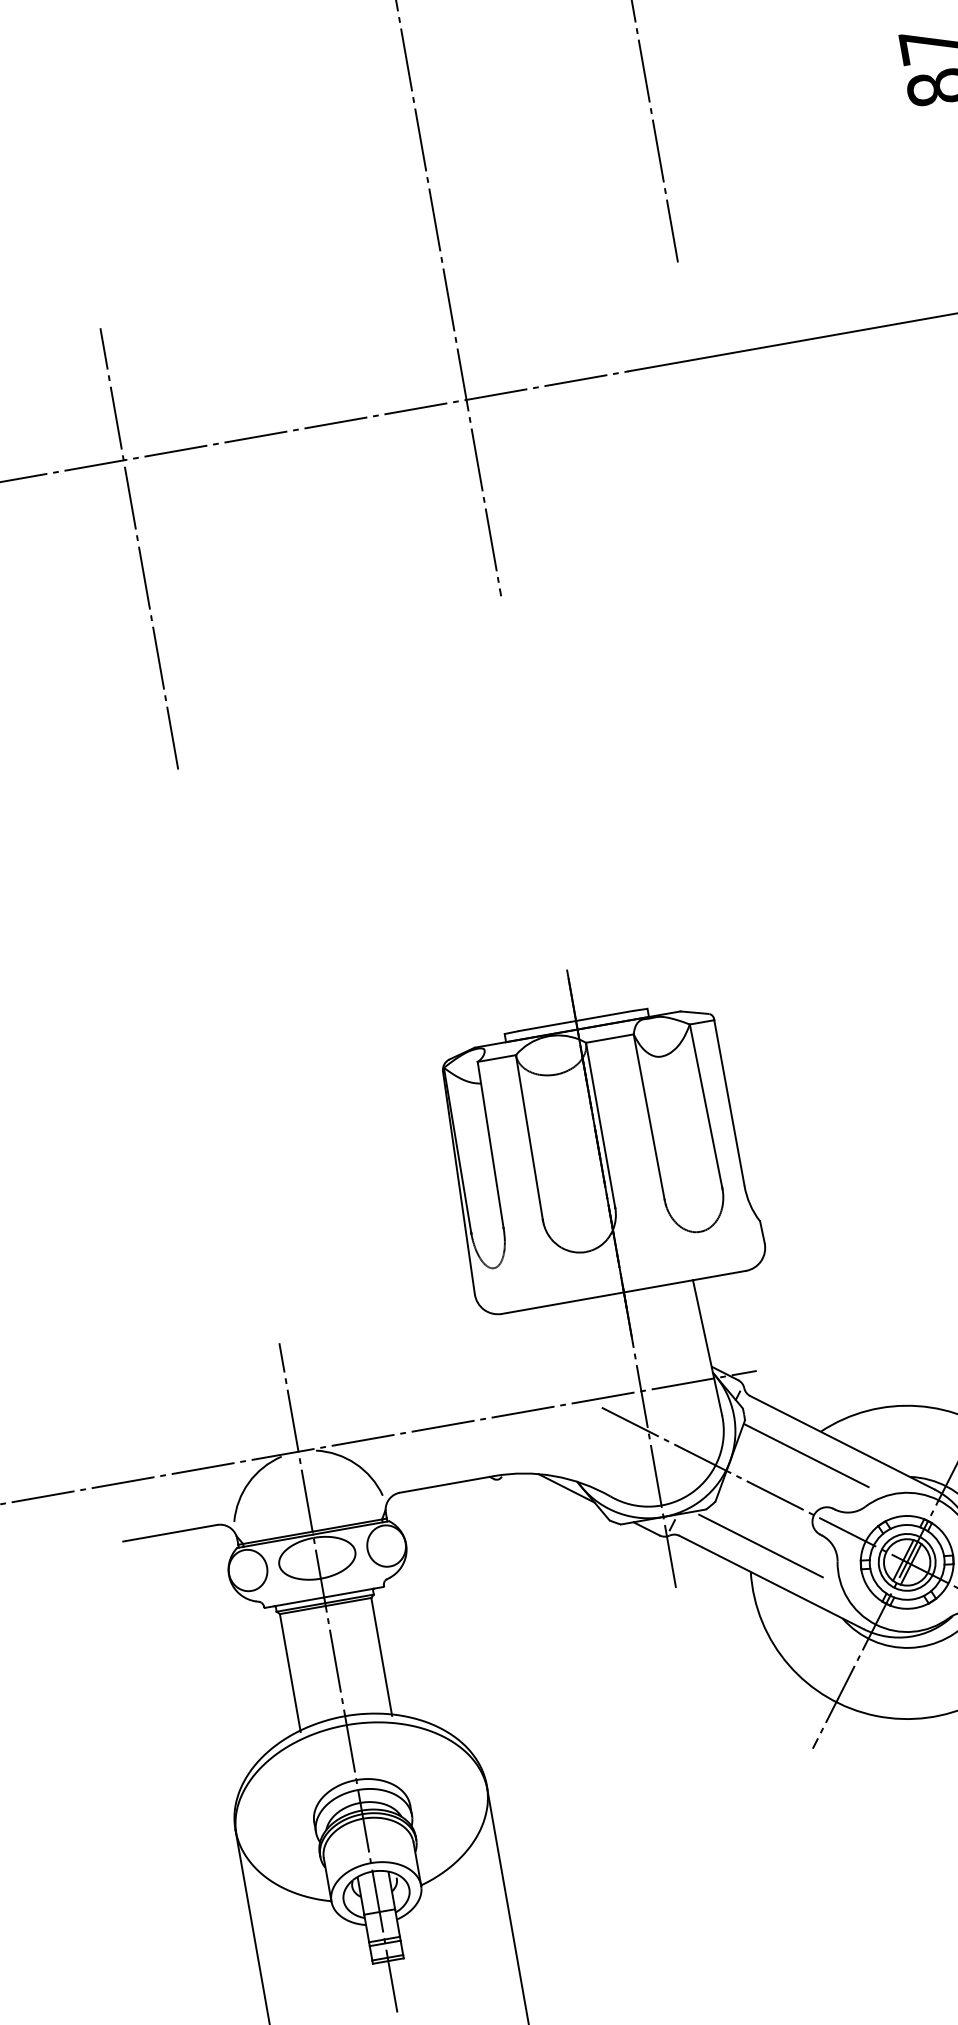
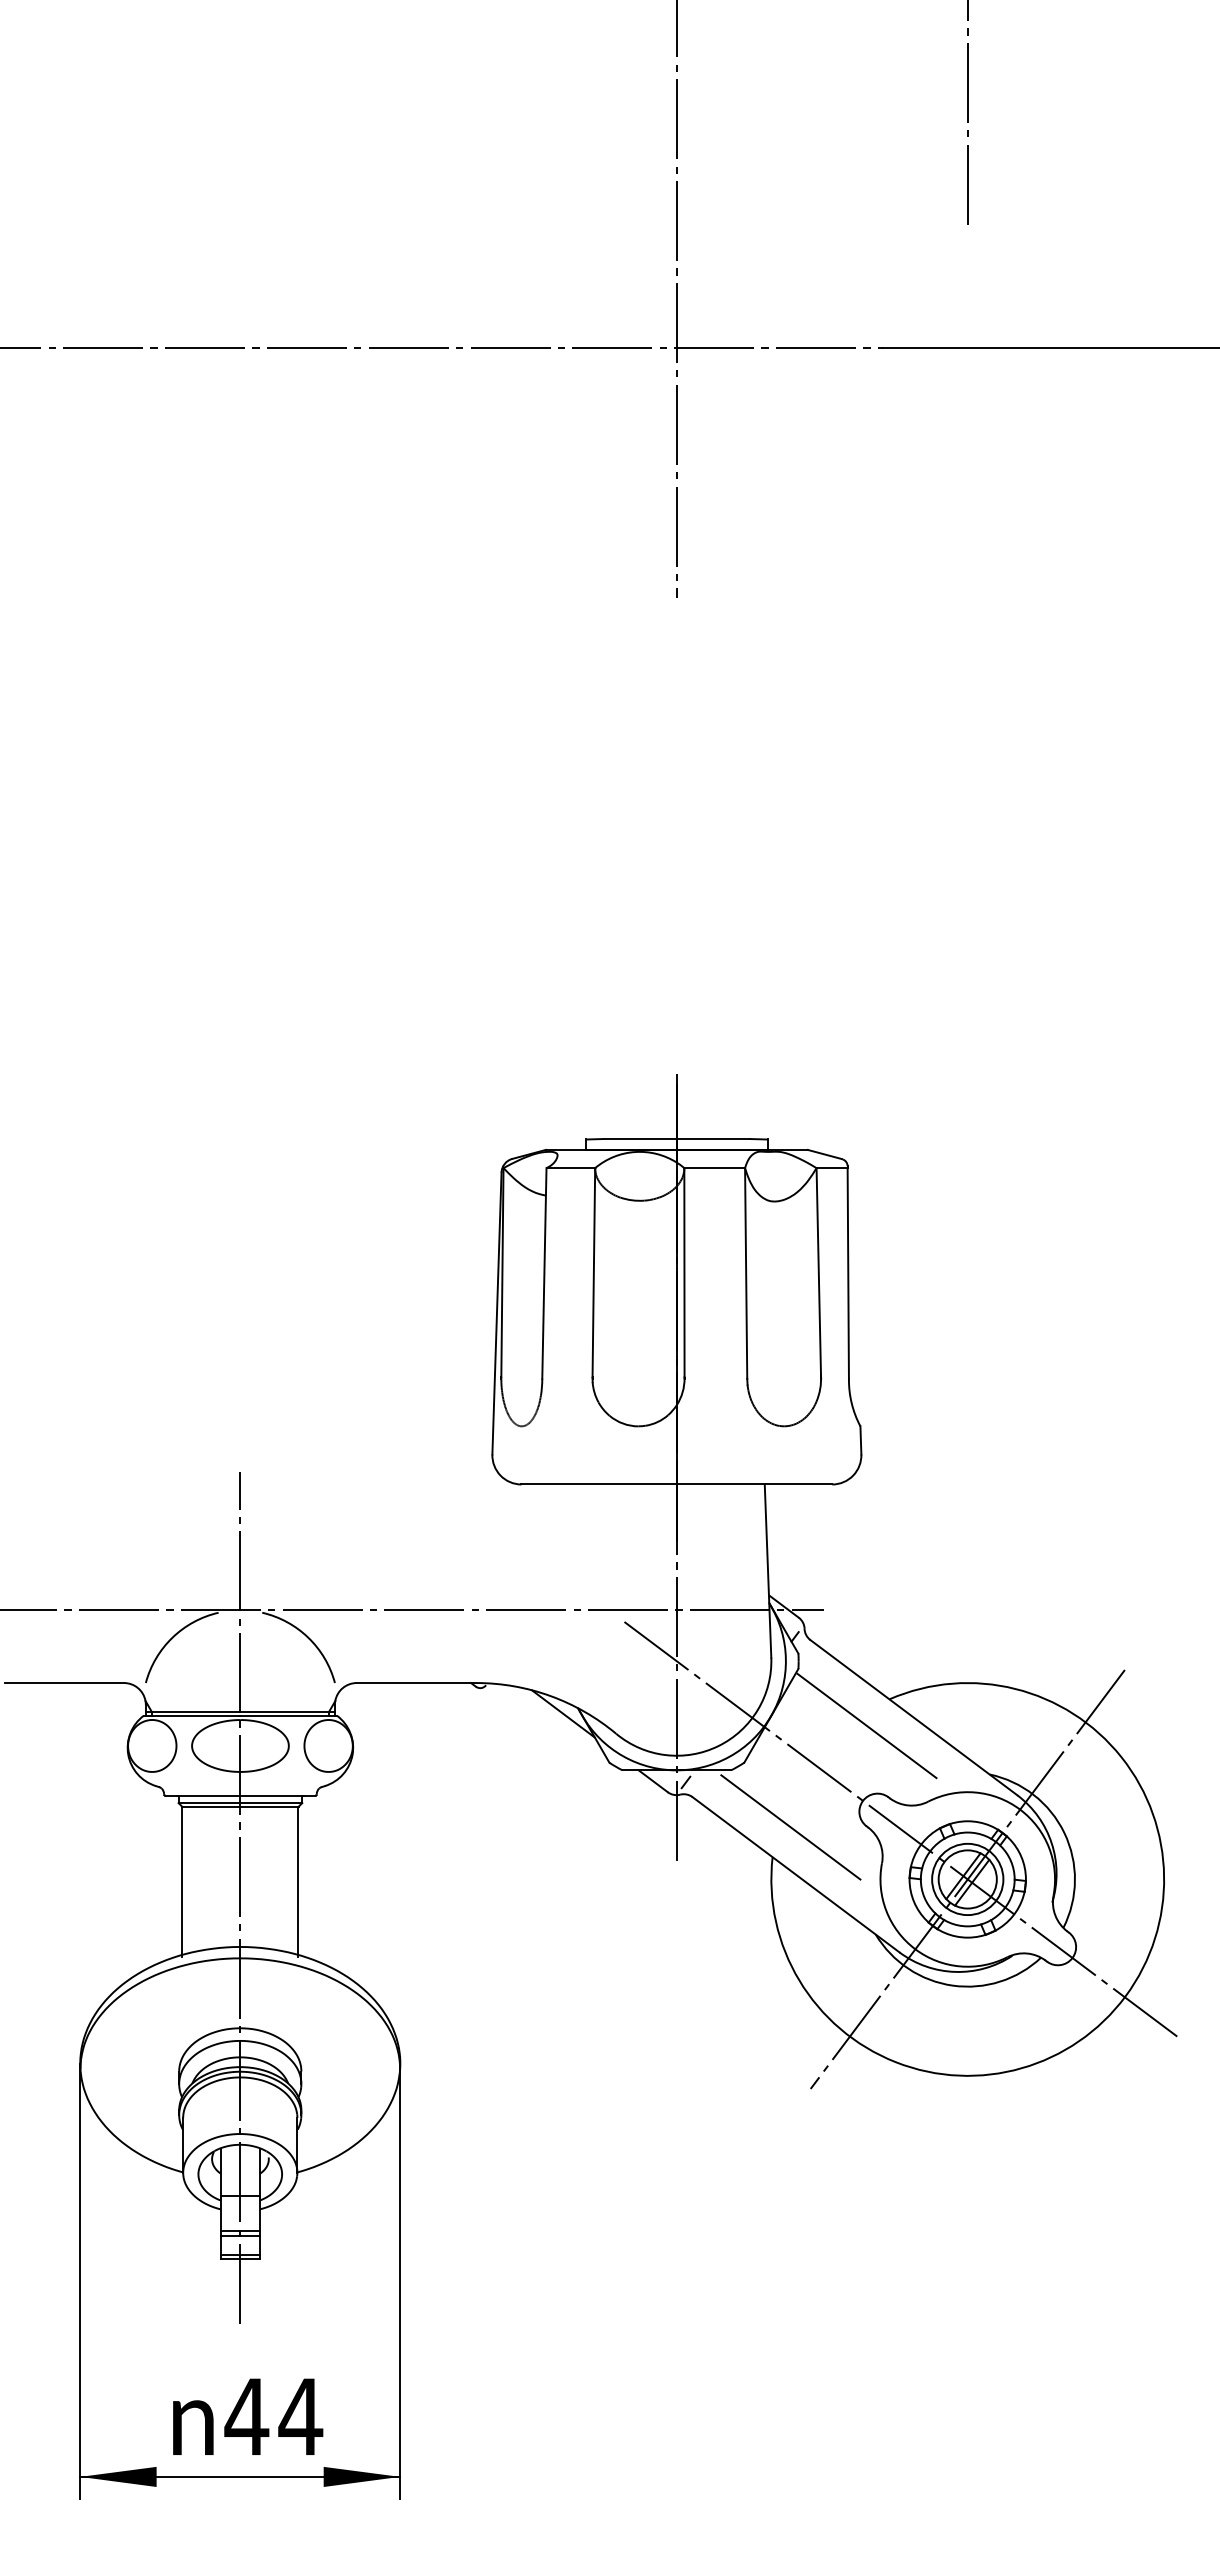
line: (139, 548) -> (240, 460), removed

